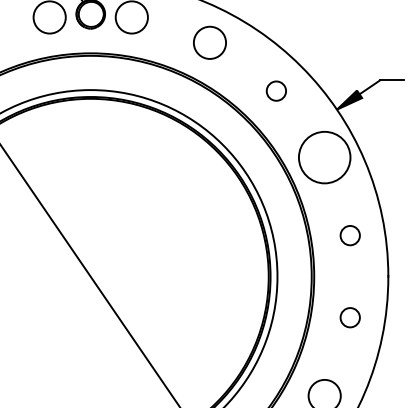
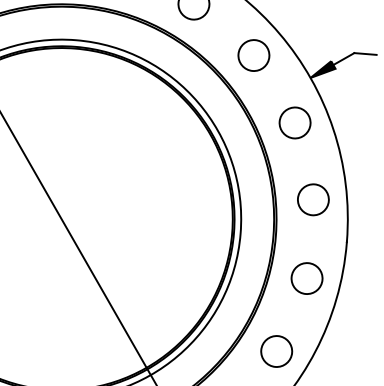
circle: (276, 91) -> (253, 55), size x1.67
circle: (324, 157) -> (294, 122), size x0.62
circle: (350, 235) -> (313, 199), size x1.67
circle: (350, 317) -> (307, 278), size x1.67

